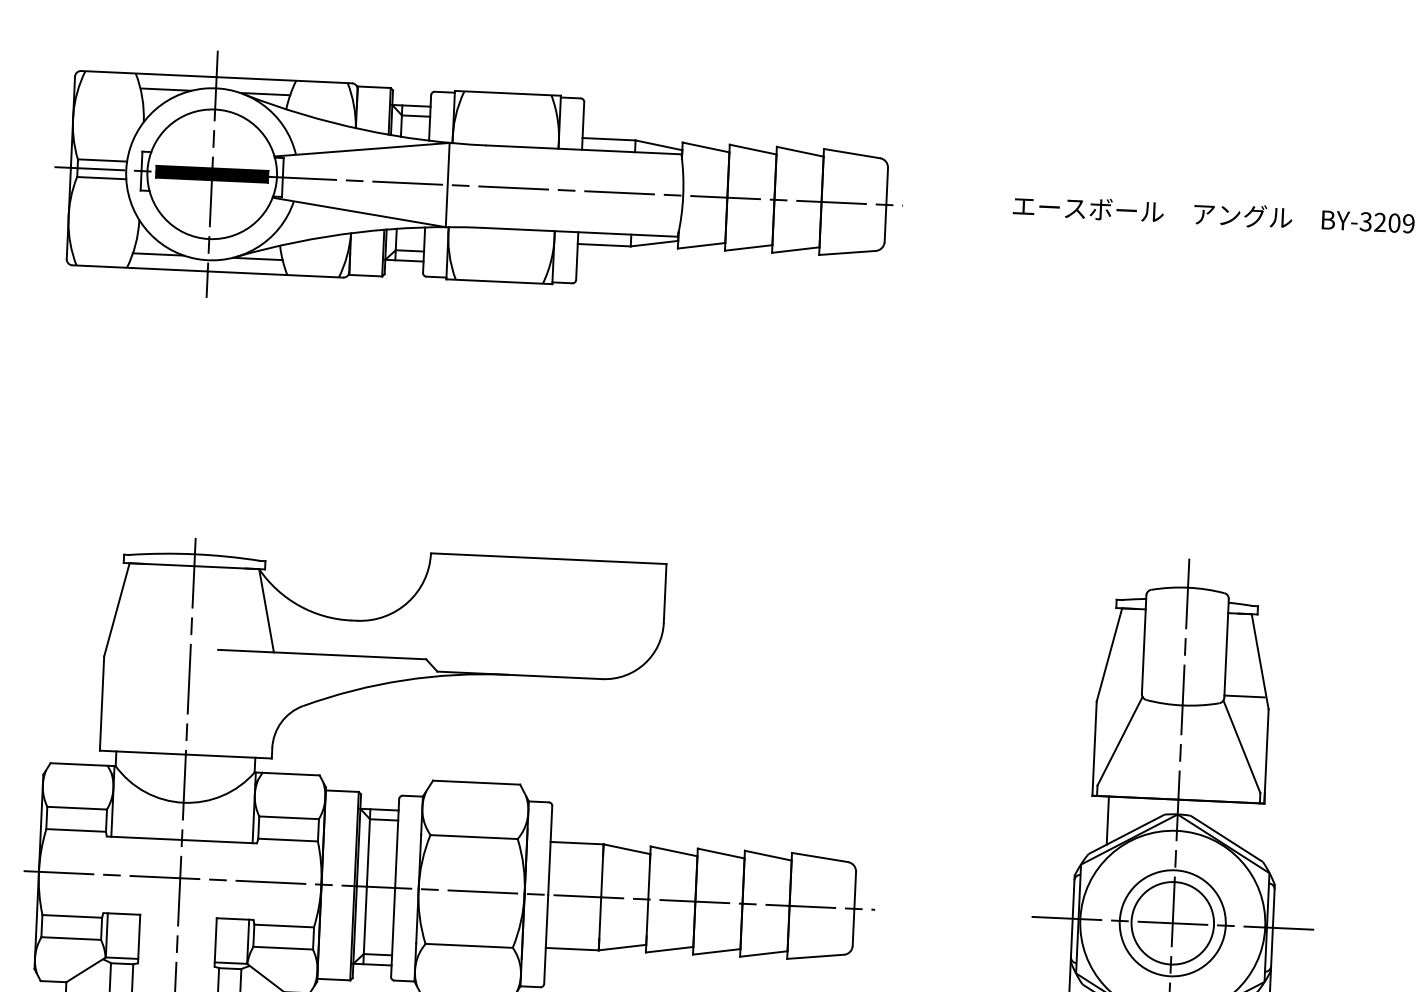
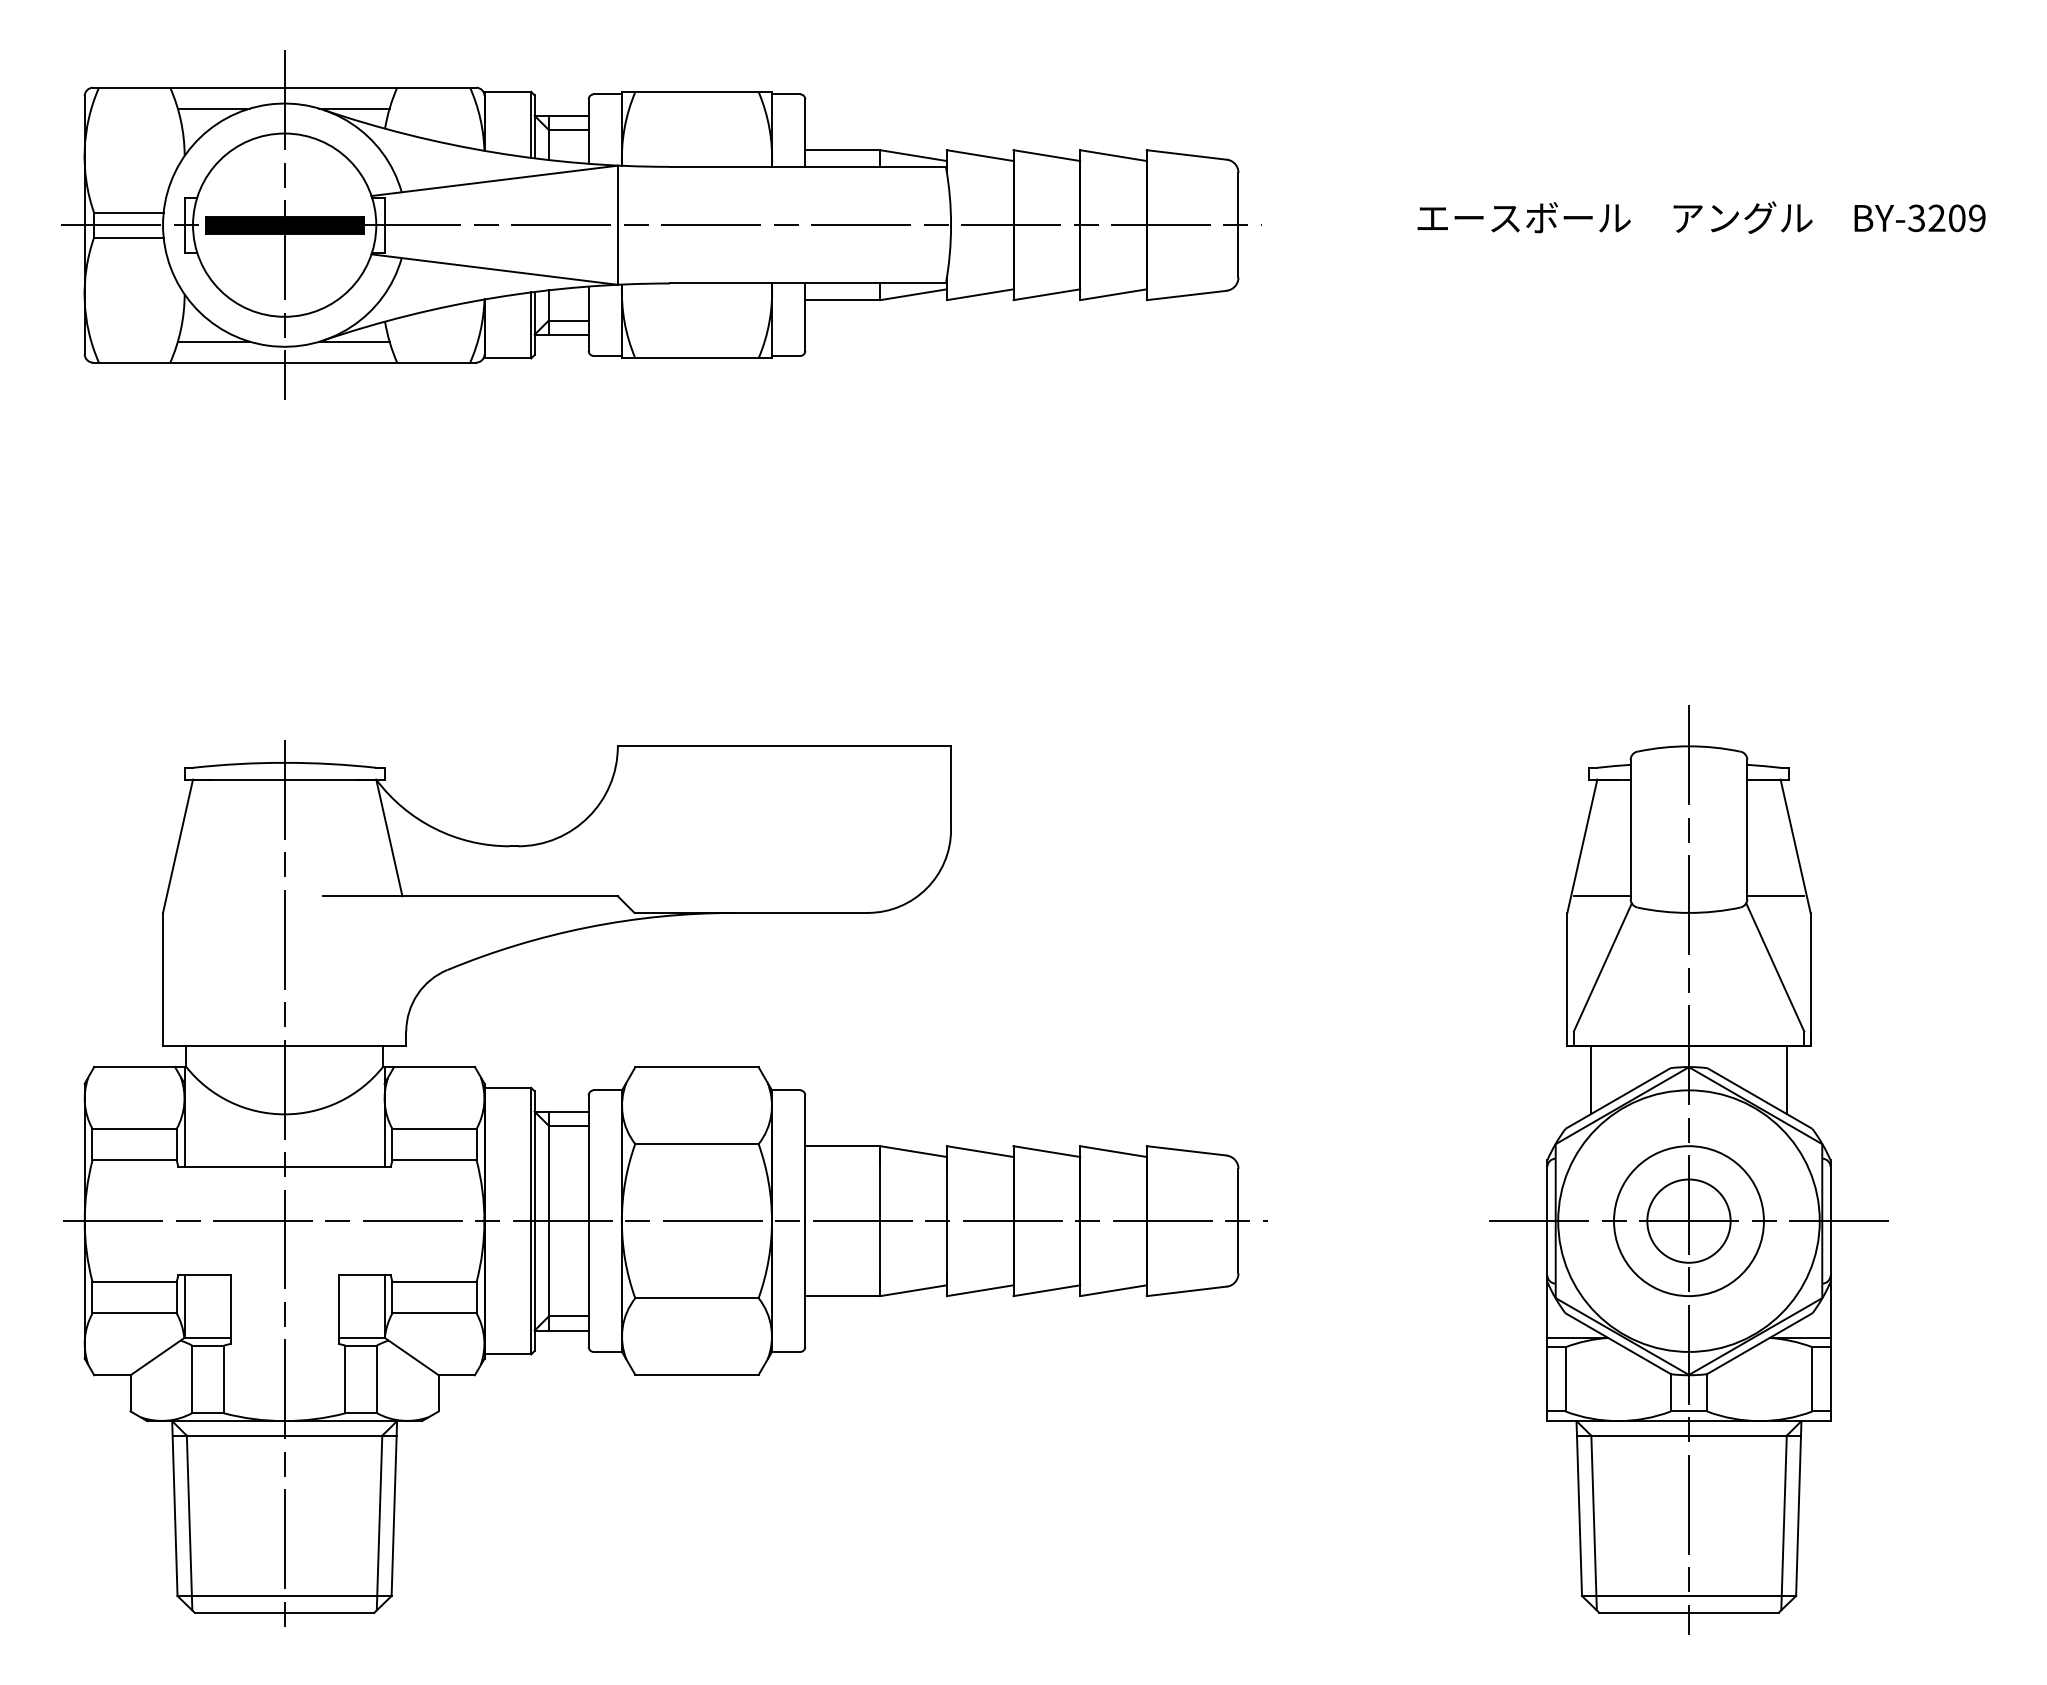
line: (1121, 691) -> (1601, 896), added
line: (1246, 827) -> (1787, 1080), added
circle: (1172, 922) -> (1688, 1220), size x0.71

